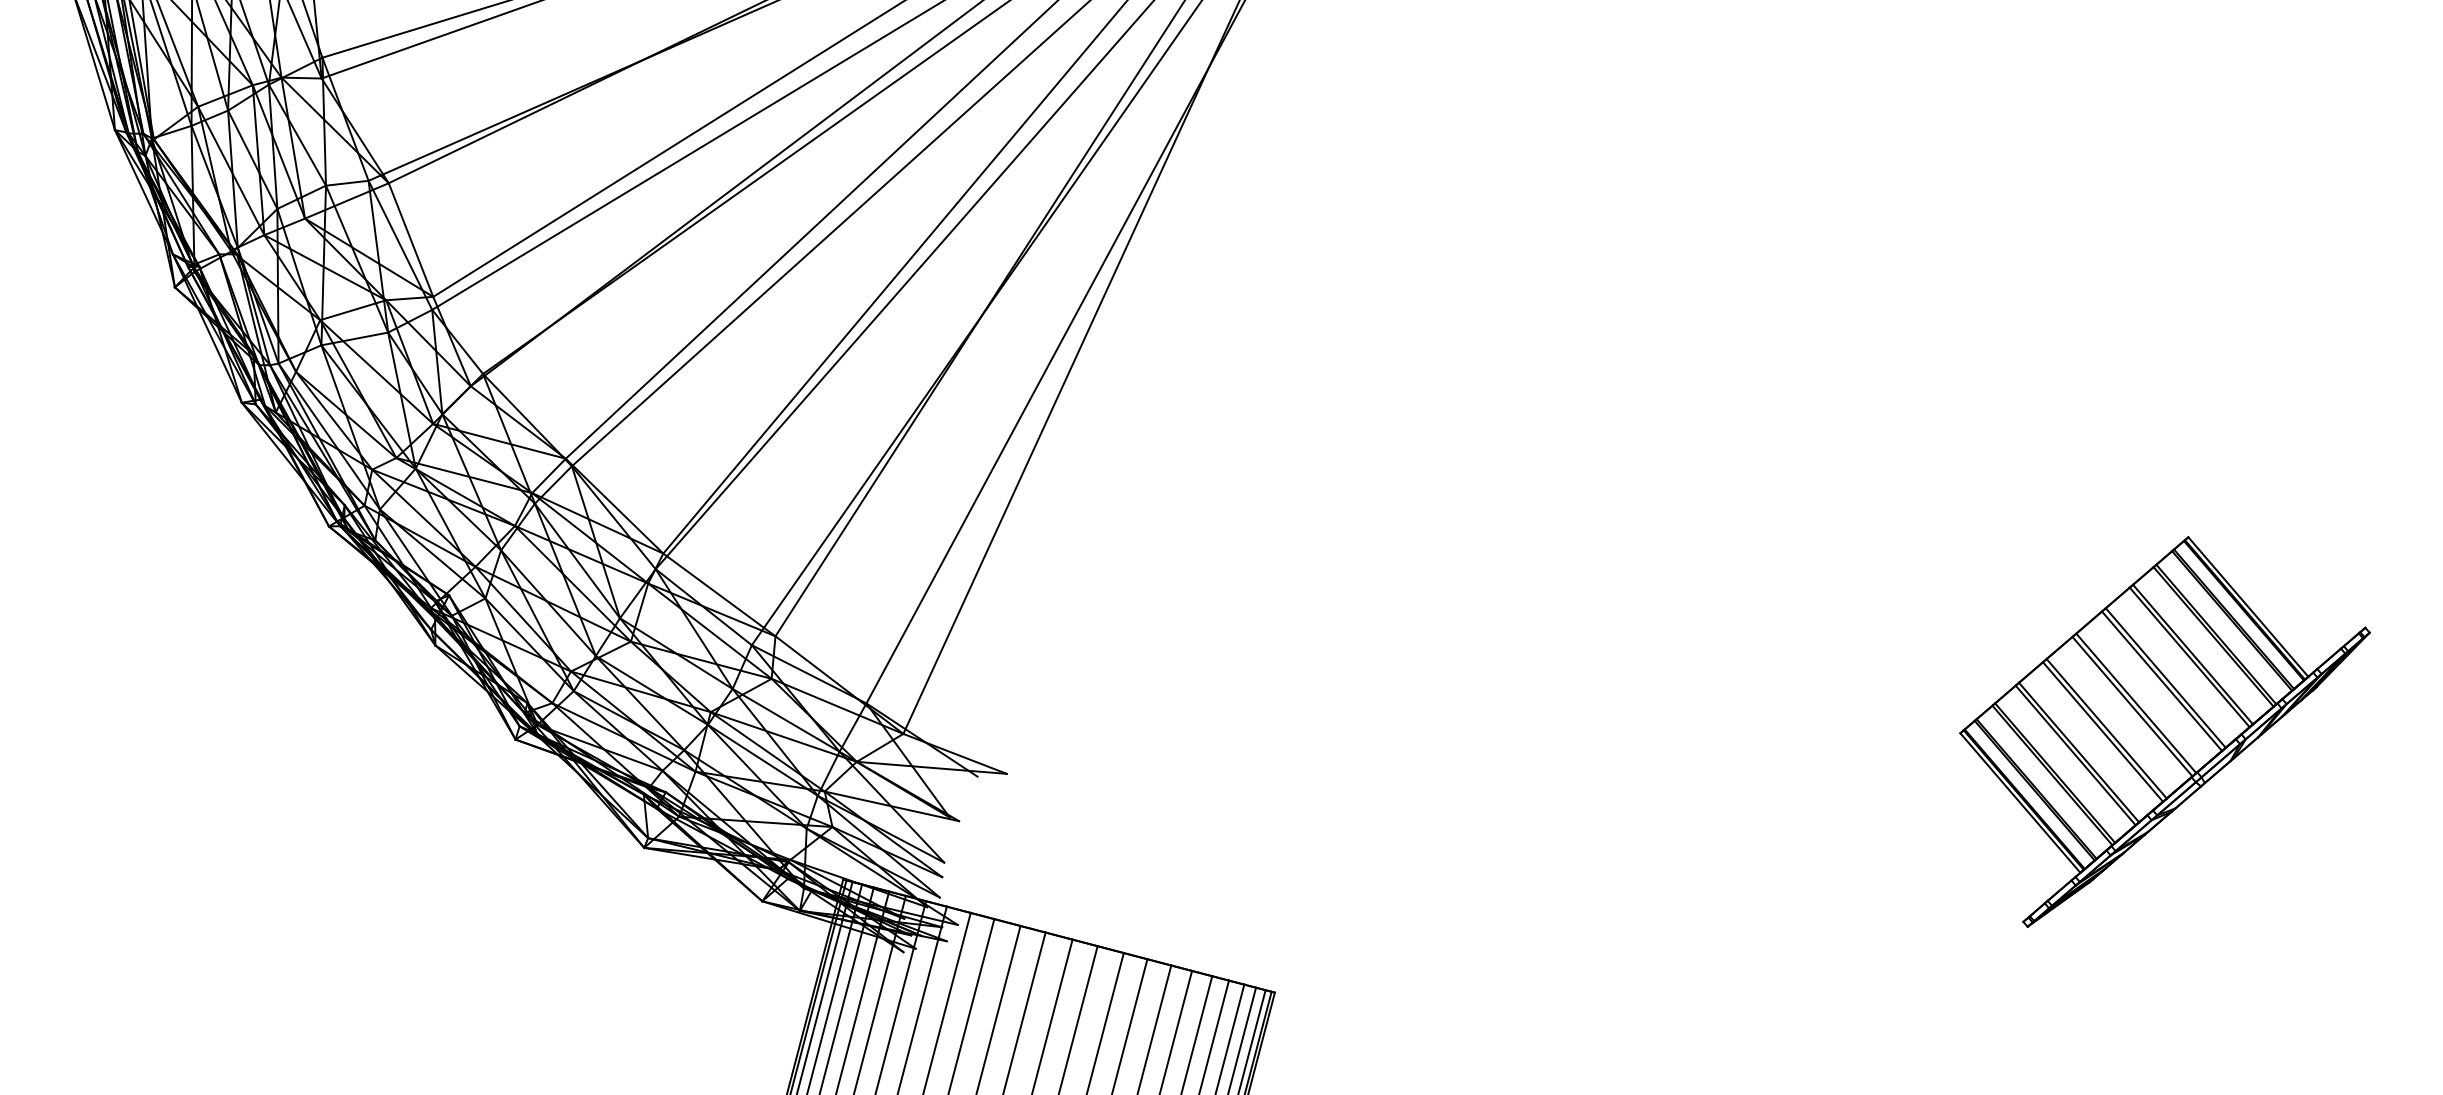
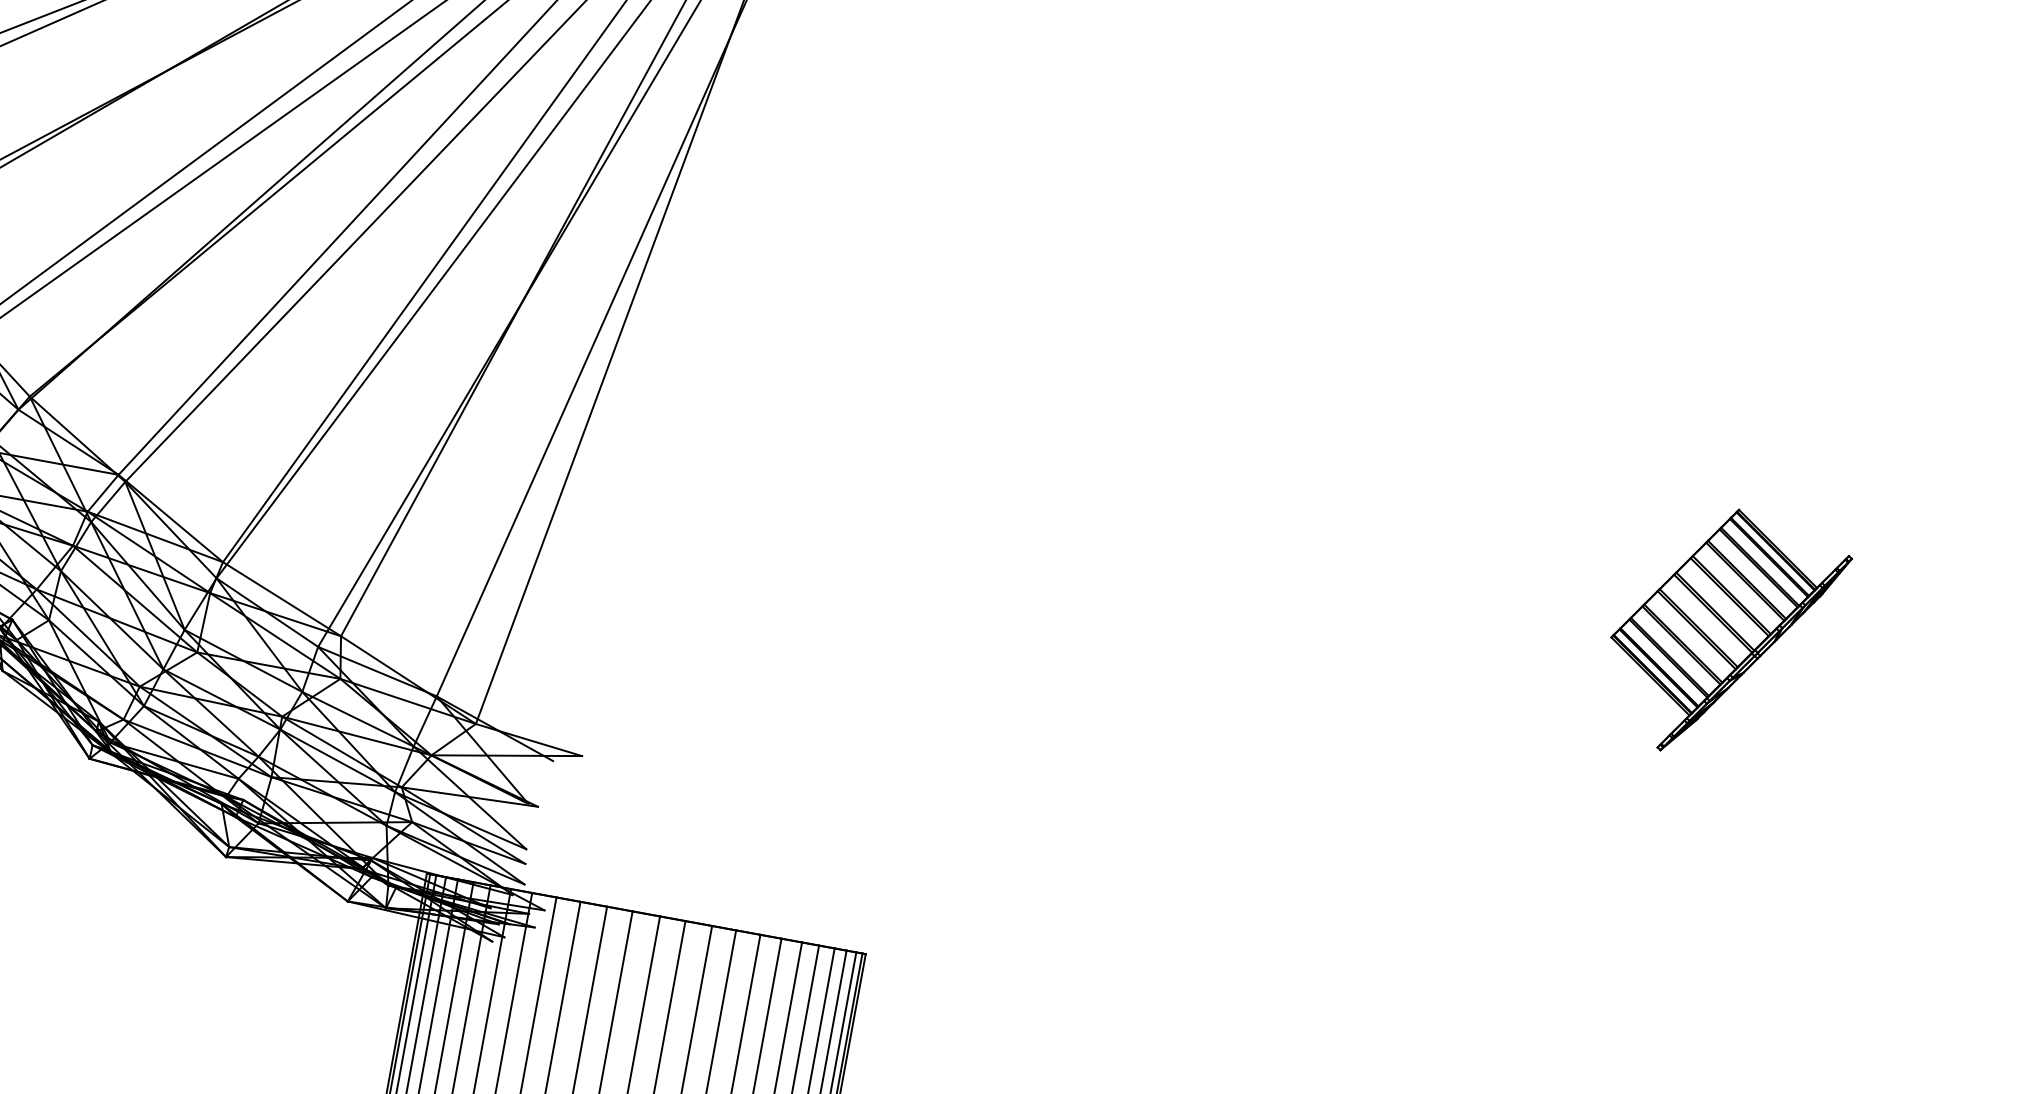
part: (2164, 731) -> (1733, 627), size x0.6

